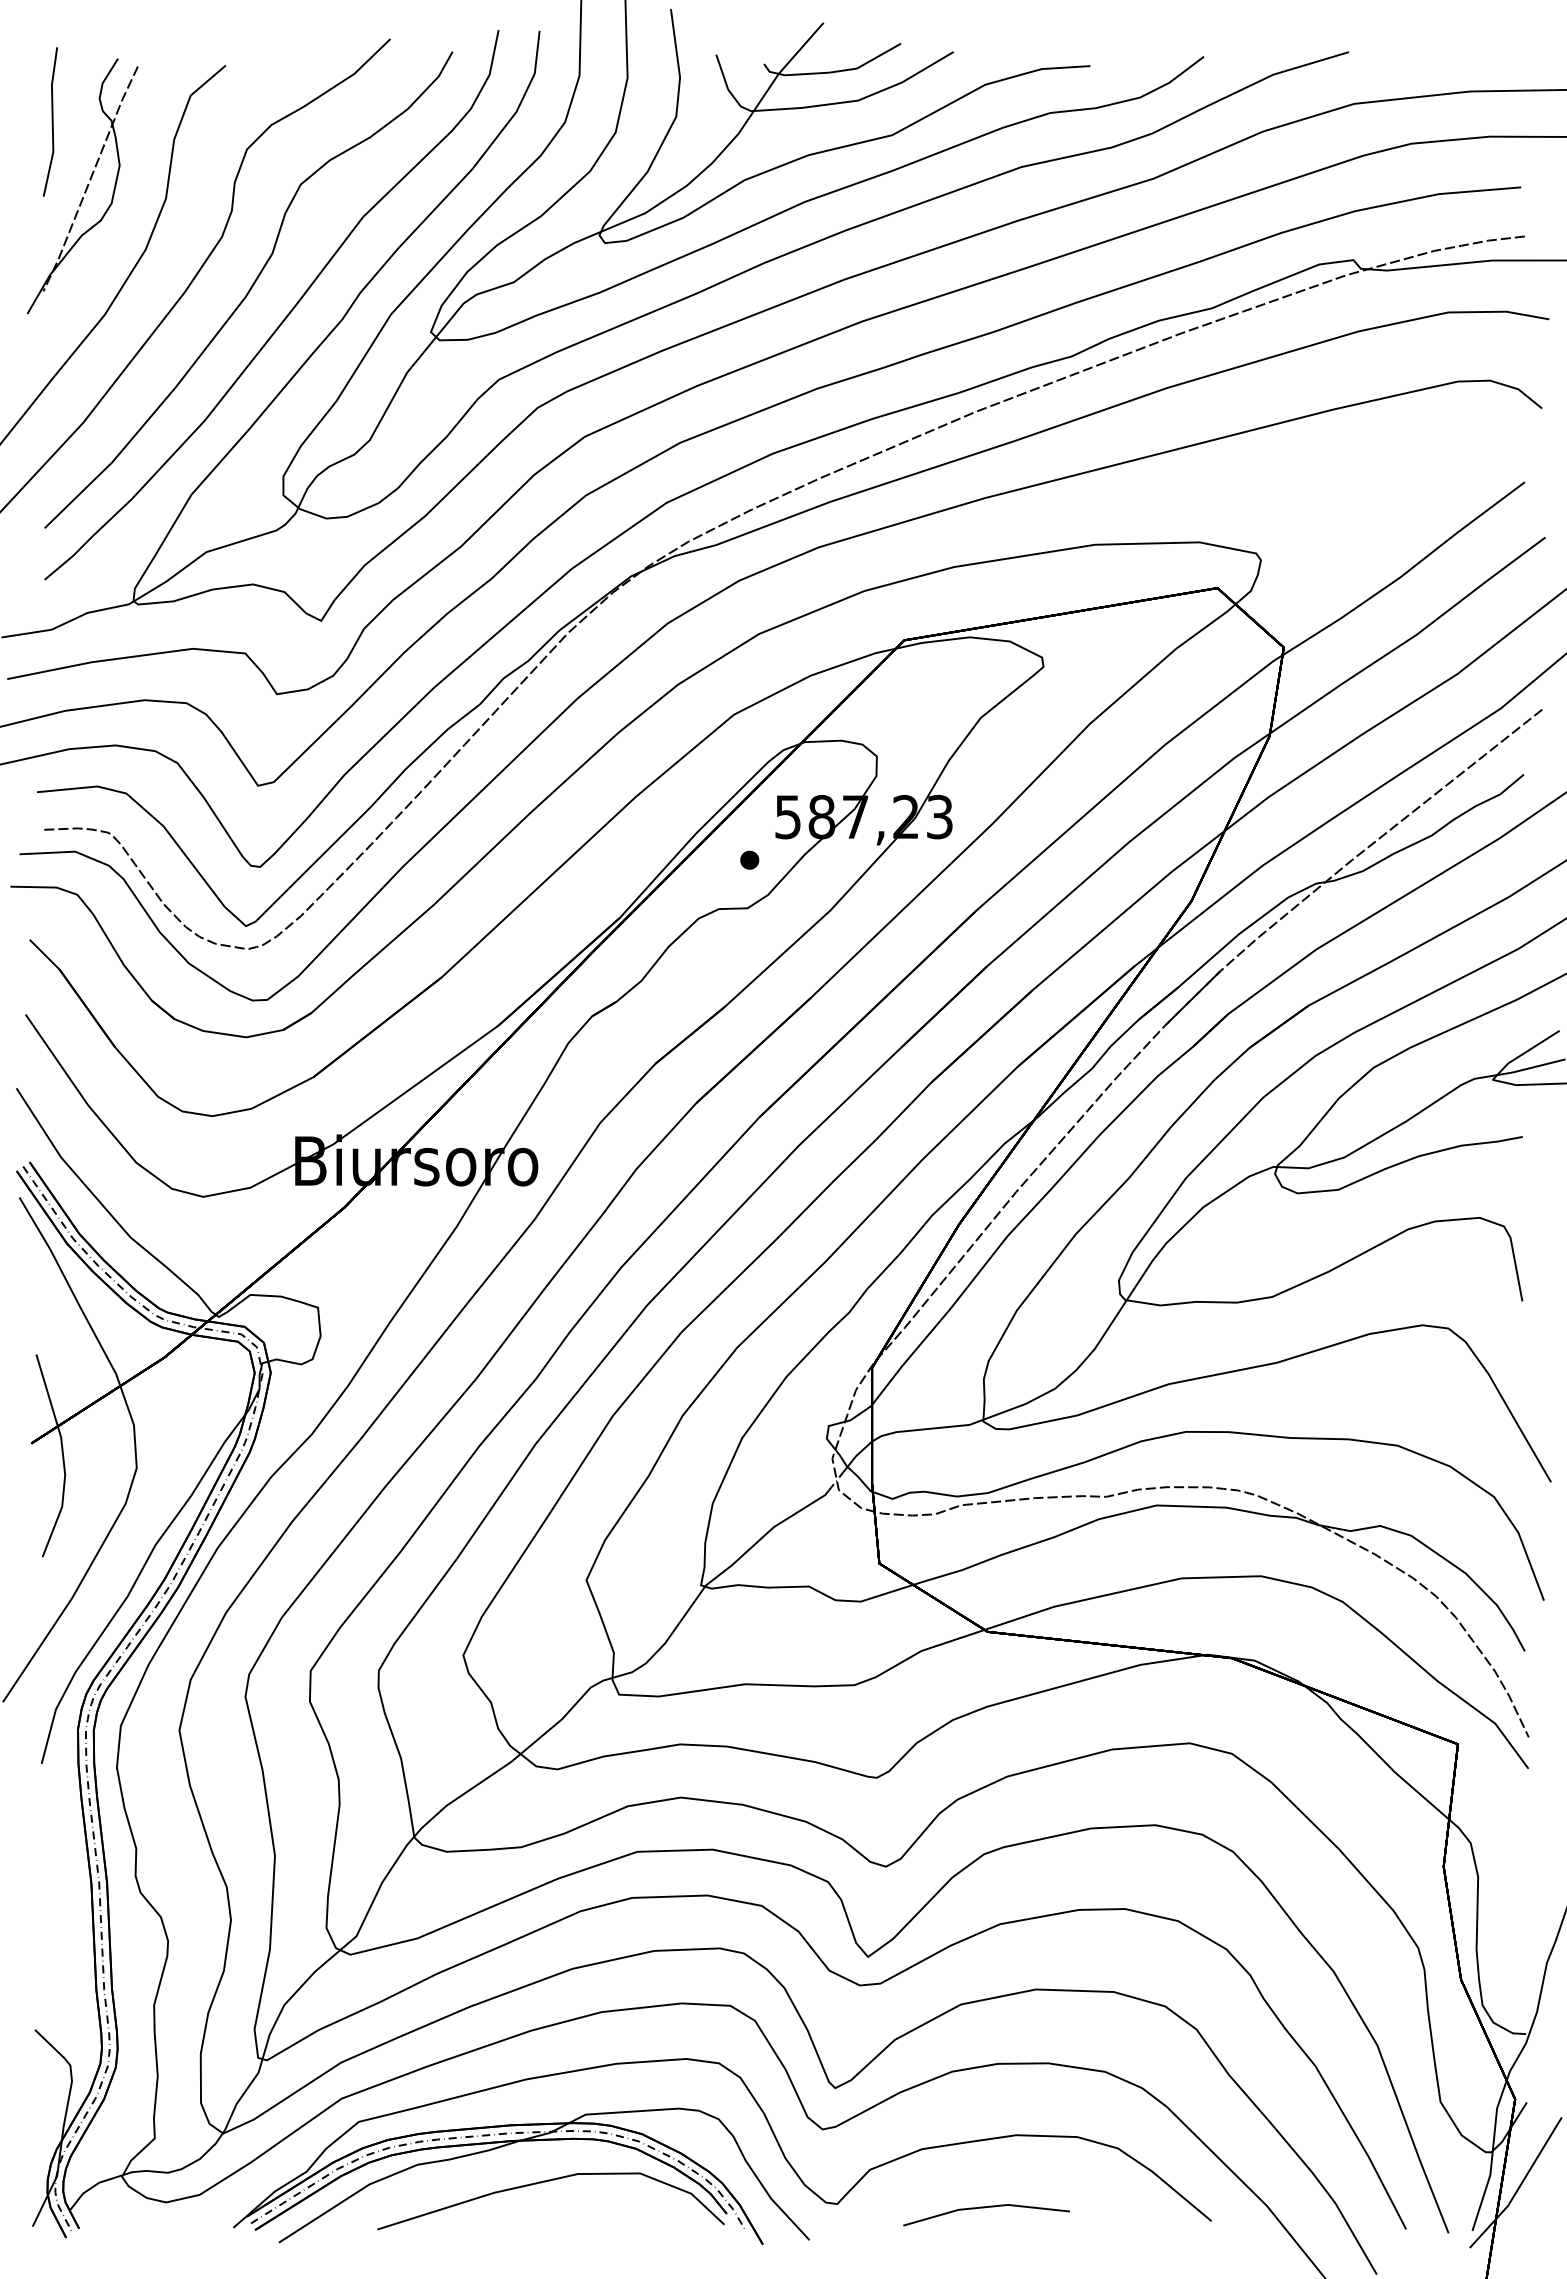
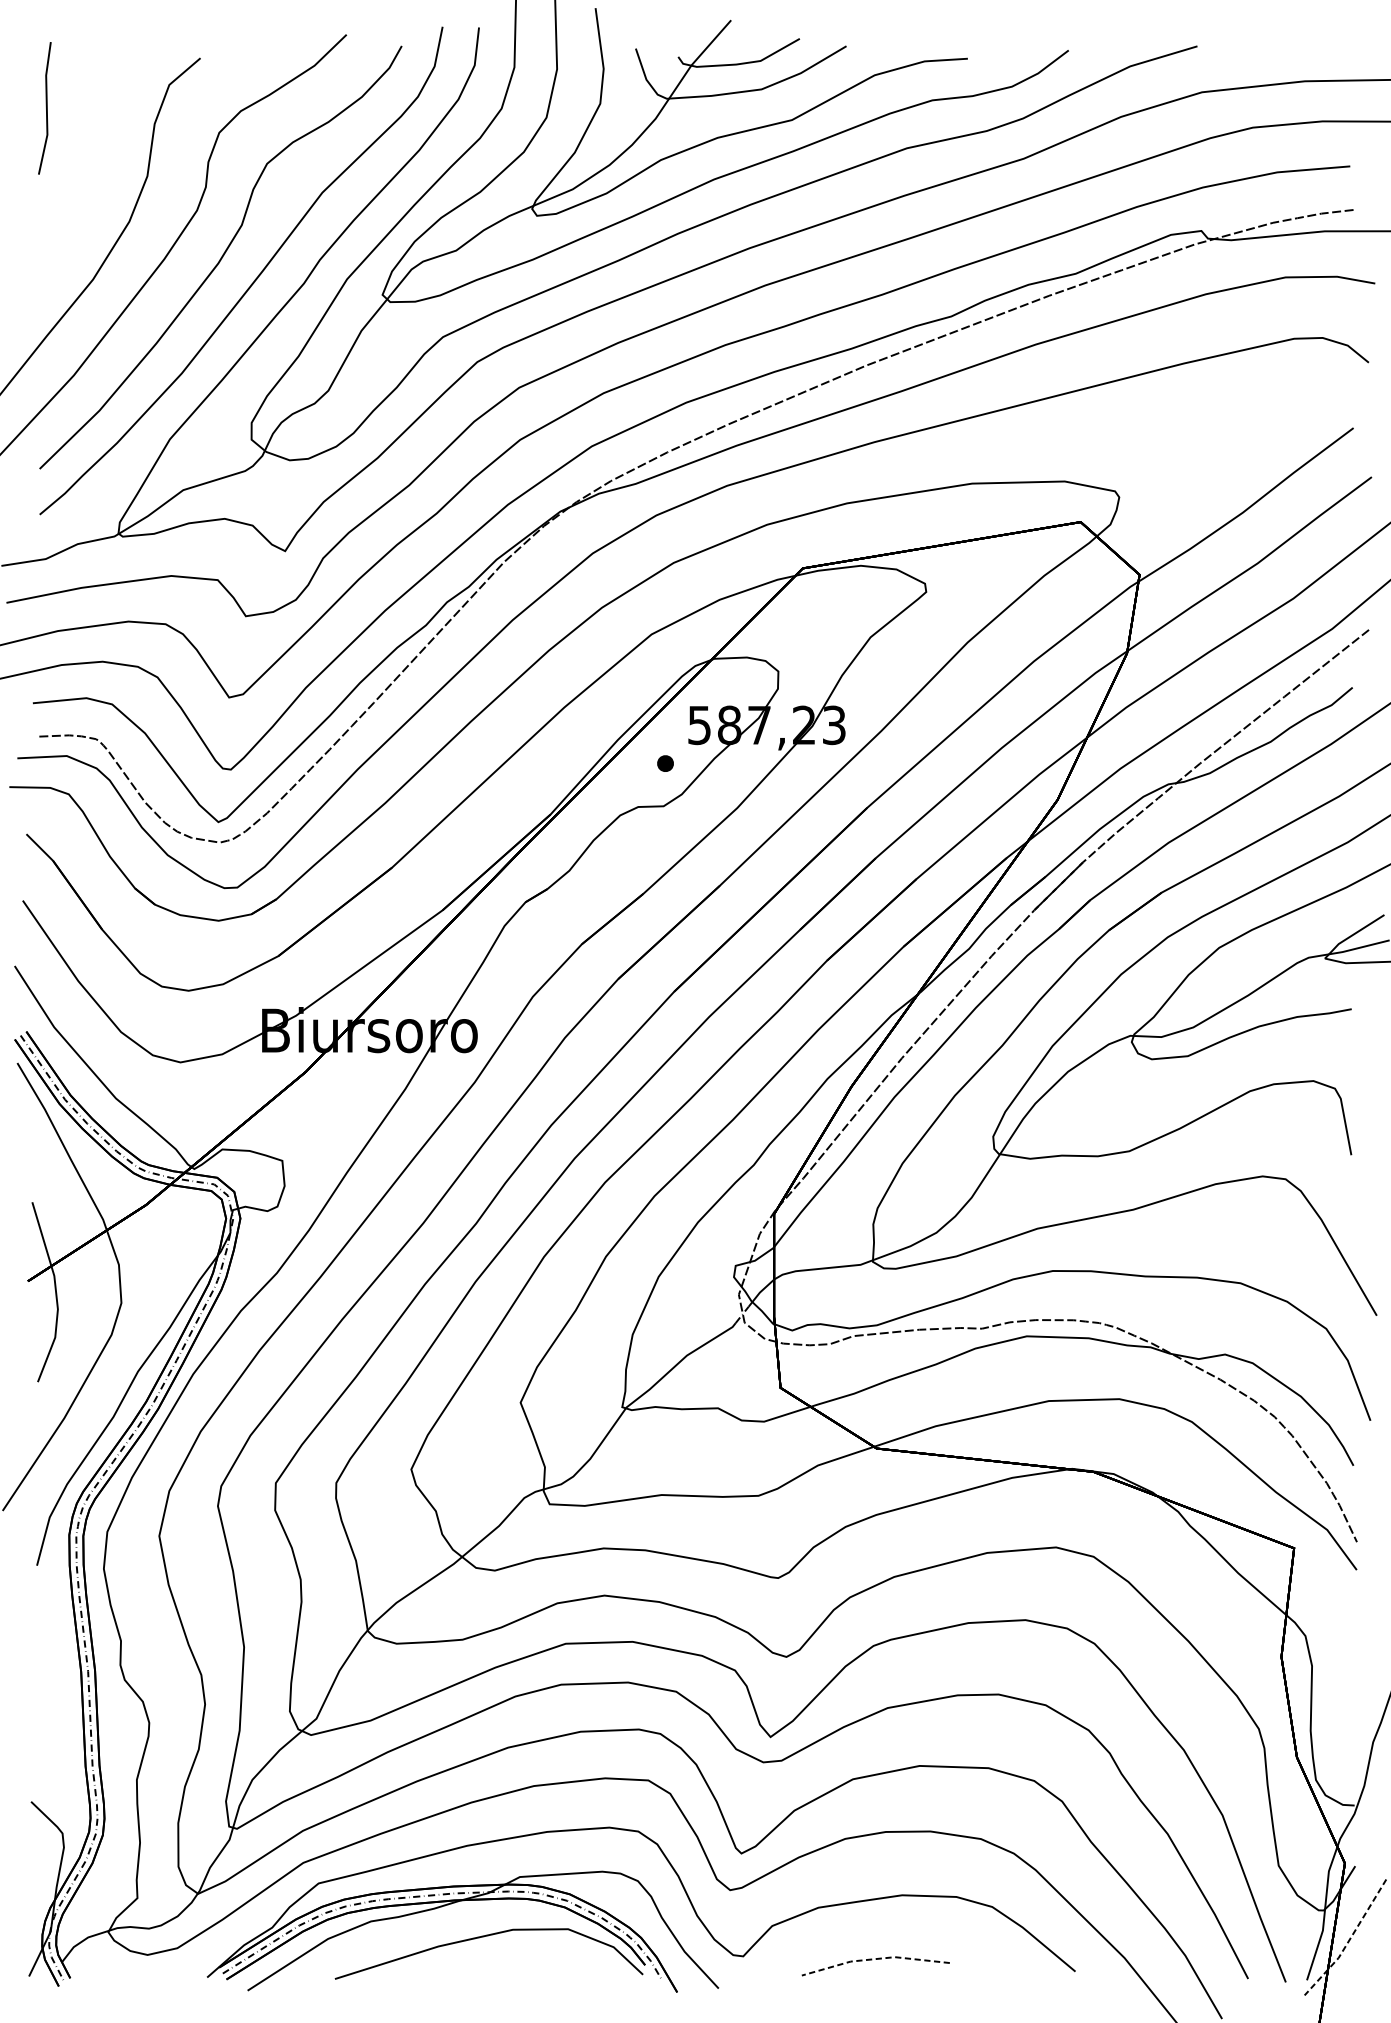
part: (82, 186) -> (73, 165), removed
line: (1519, 2186) -> (1348, 1940), solid -> dashed
line: (985, 2207) -> (874, 1959), solid -> dashed

